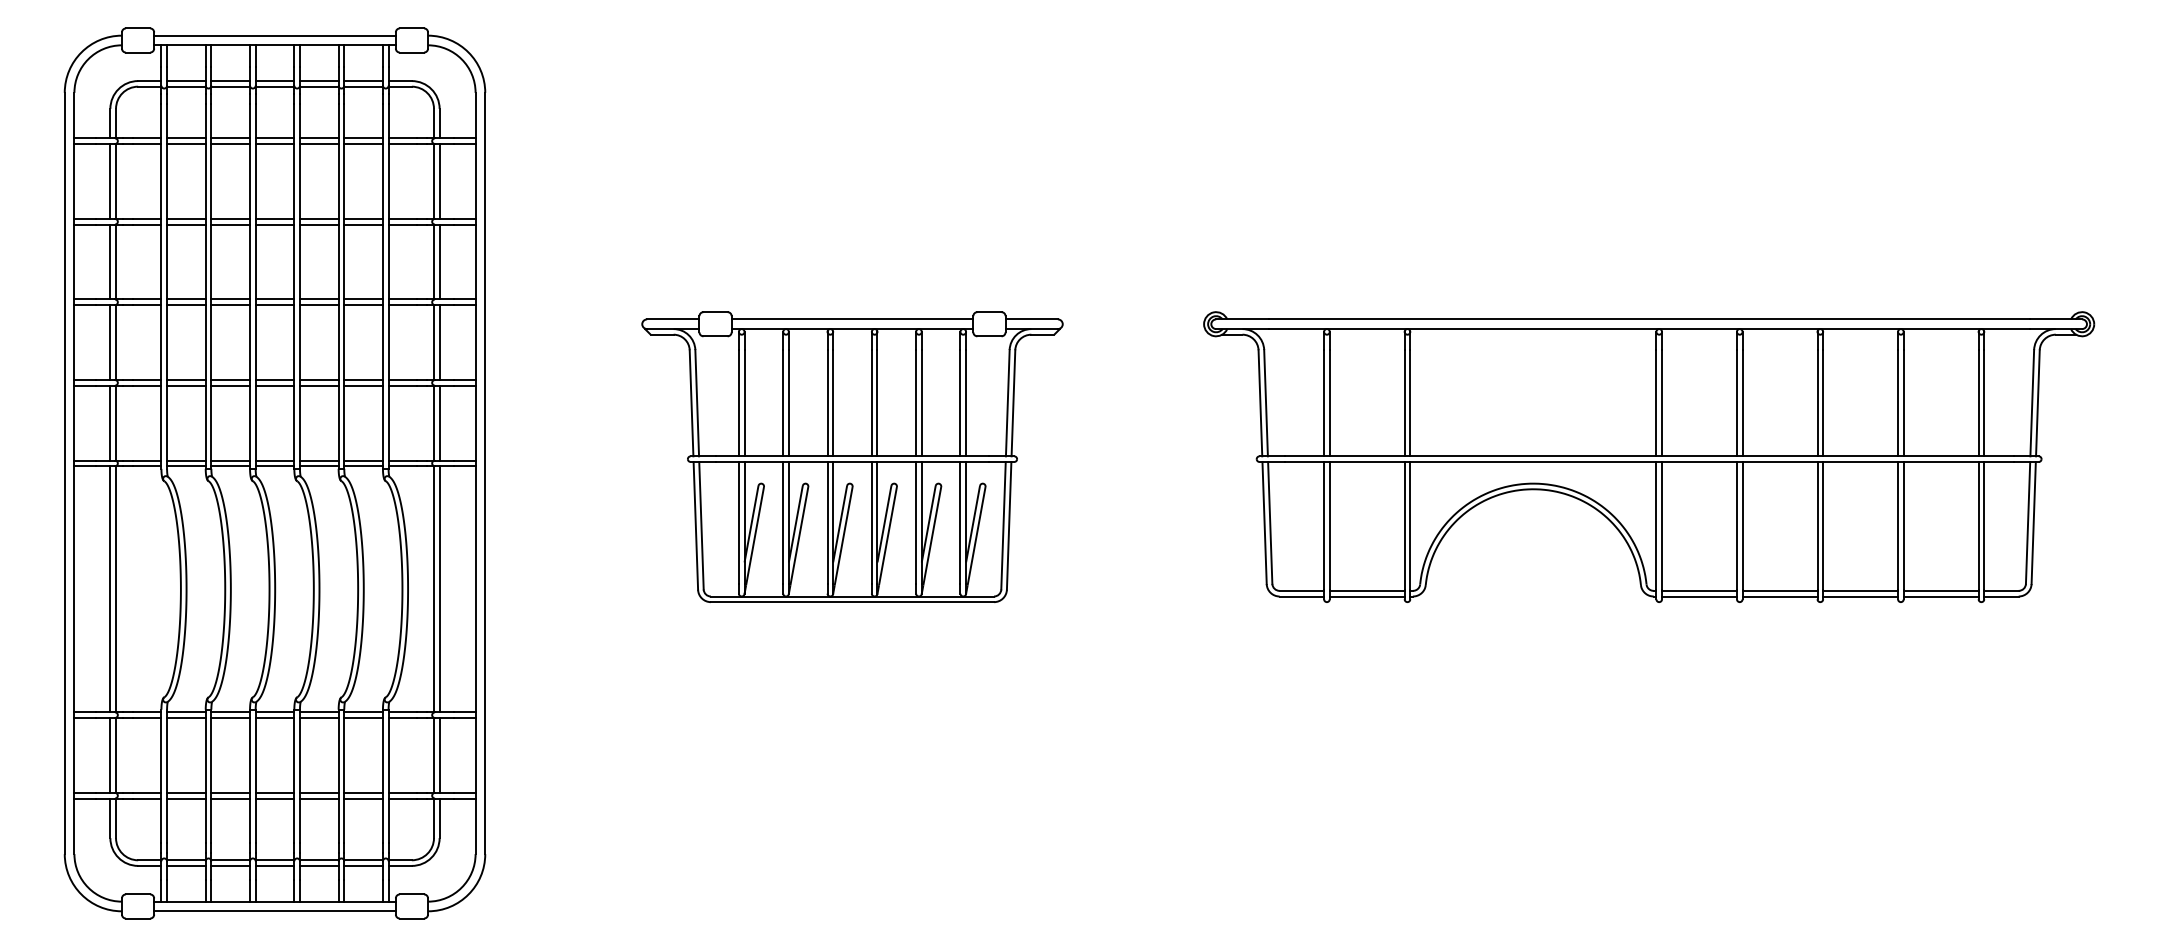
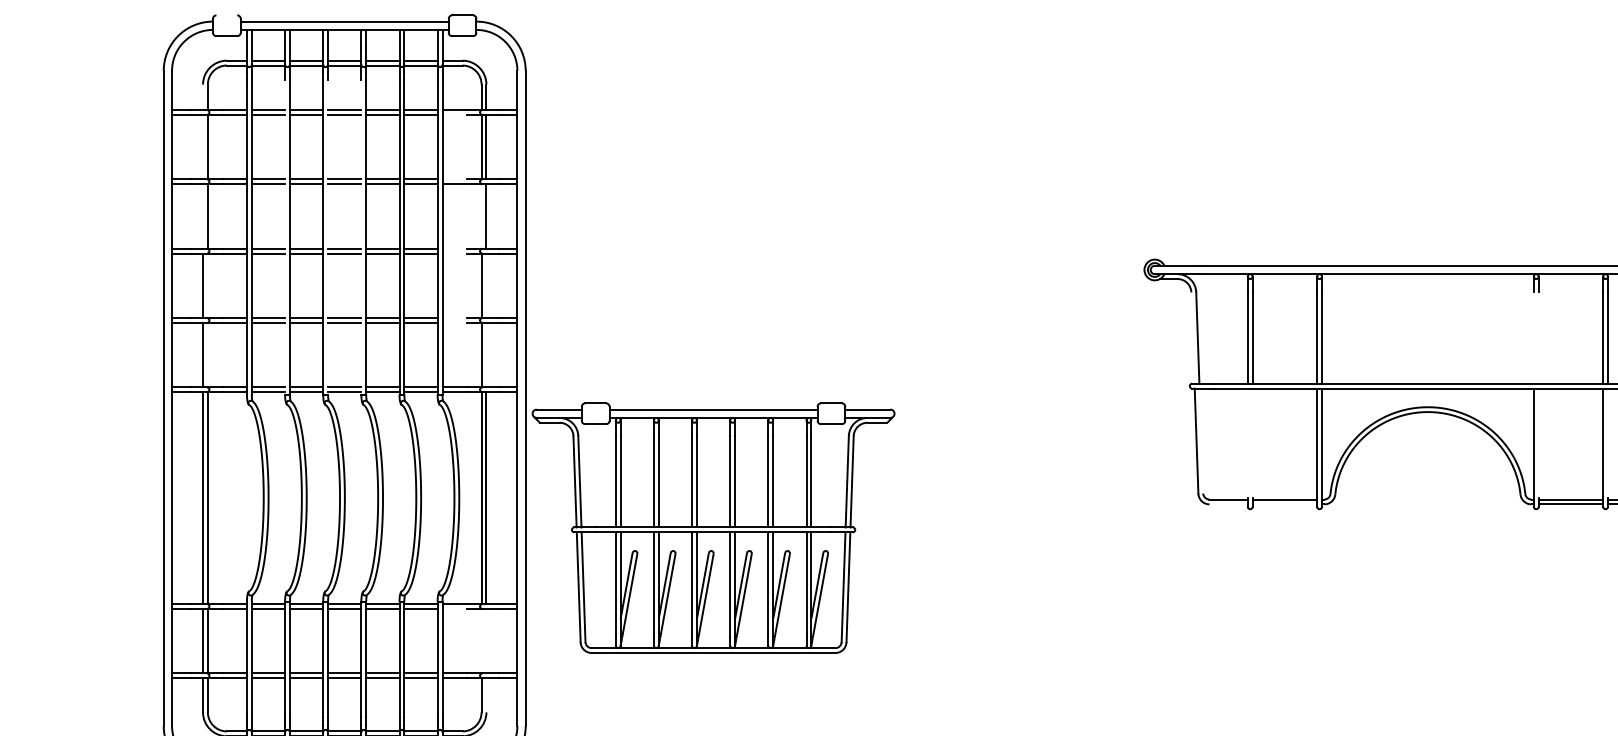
line: (137, 28) -> (226, 15), removed
line: (110, 123) -> (203, 97), removed
line: (402, 144) -> (454, 115), removed
line: (110, 181) -> (203, 147), removed
line: (402, 218) -> (454, 178), removed
line: (110, 261) -> (203, 215), removed
line: (434, 261) -> (482, 215), removed
line: (205, 285) -> (284, 236), removed
line: (255, 285) -> (327, 236), removed
line: (294, 285) -> (361, 236), removed
line: (402, 299) -> (454, 248), removed
line: (402, 305) -> (454, 253), removed
line: (116, 342) -> (208, 285), removed
line: (439, 342) -> (486, 285), removed
line: (402, 380) -> (454, 318), removed
line: (402, 385) -> (454, 322), removed
line: (1260, 403) -> (1193, 338), removed
line: (1656, 403) -> (1533, 338), removed
line: (1662, 403) -> (1539, 338), removed
line: (116, 422) -> (208, 354), removed
line: (439, 422) -> (486, 354), removed
part: (852, 456) -> (713, 527), moved
line: (1270, 522) -> (1201, 440), removed
line: (1324, 525) -> (1248, 443), removed
line: (1329, 525) -> (1252, 443), removed
line: (1662, 525) -> (1539, 443), removed
line: (1742, 525) -> (1607, 443), removed
line: (1301, 596) -> (1228, 504), removed
line: (1366, 596) -> (1284, 504), removed
line: (402, 717) -> (454, 608), removed
line: (434, 754) -> (482, 640), removed
line: (439, 754) -> (486, 640), removed
line: (439, 818) -> (486, 695), removed

